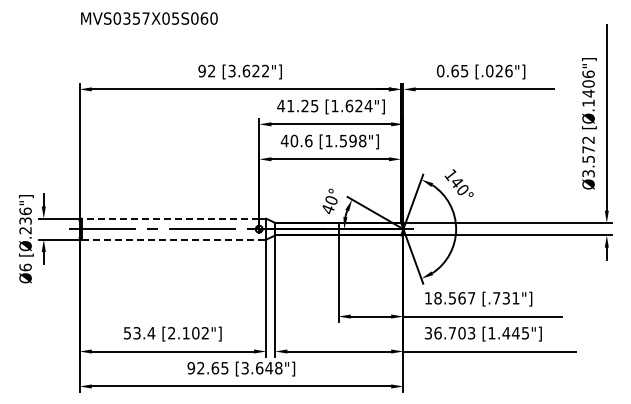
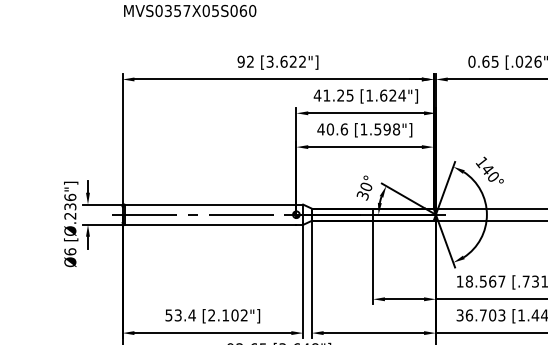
text: (327, 209) -> (362, 195), 40° -> 30°
line: (170, 218) -> (210, 204), dashed -> solid
line: (170, 239) -> (210, 224), dashed -> solid

